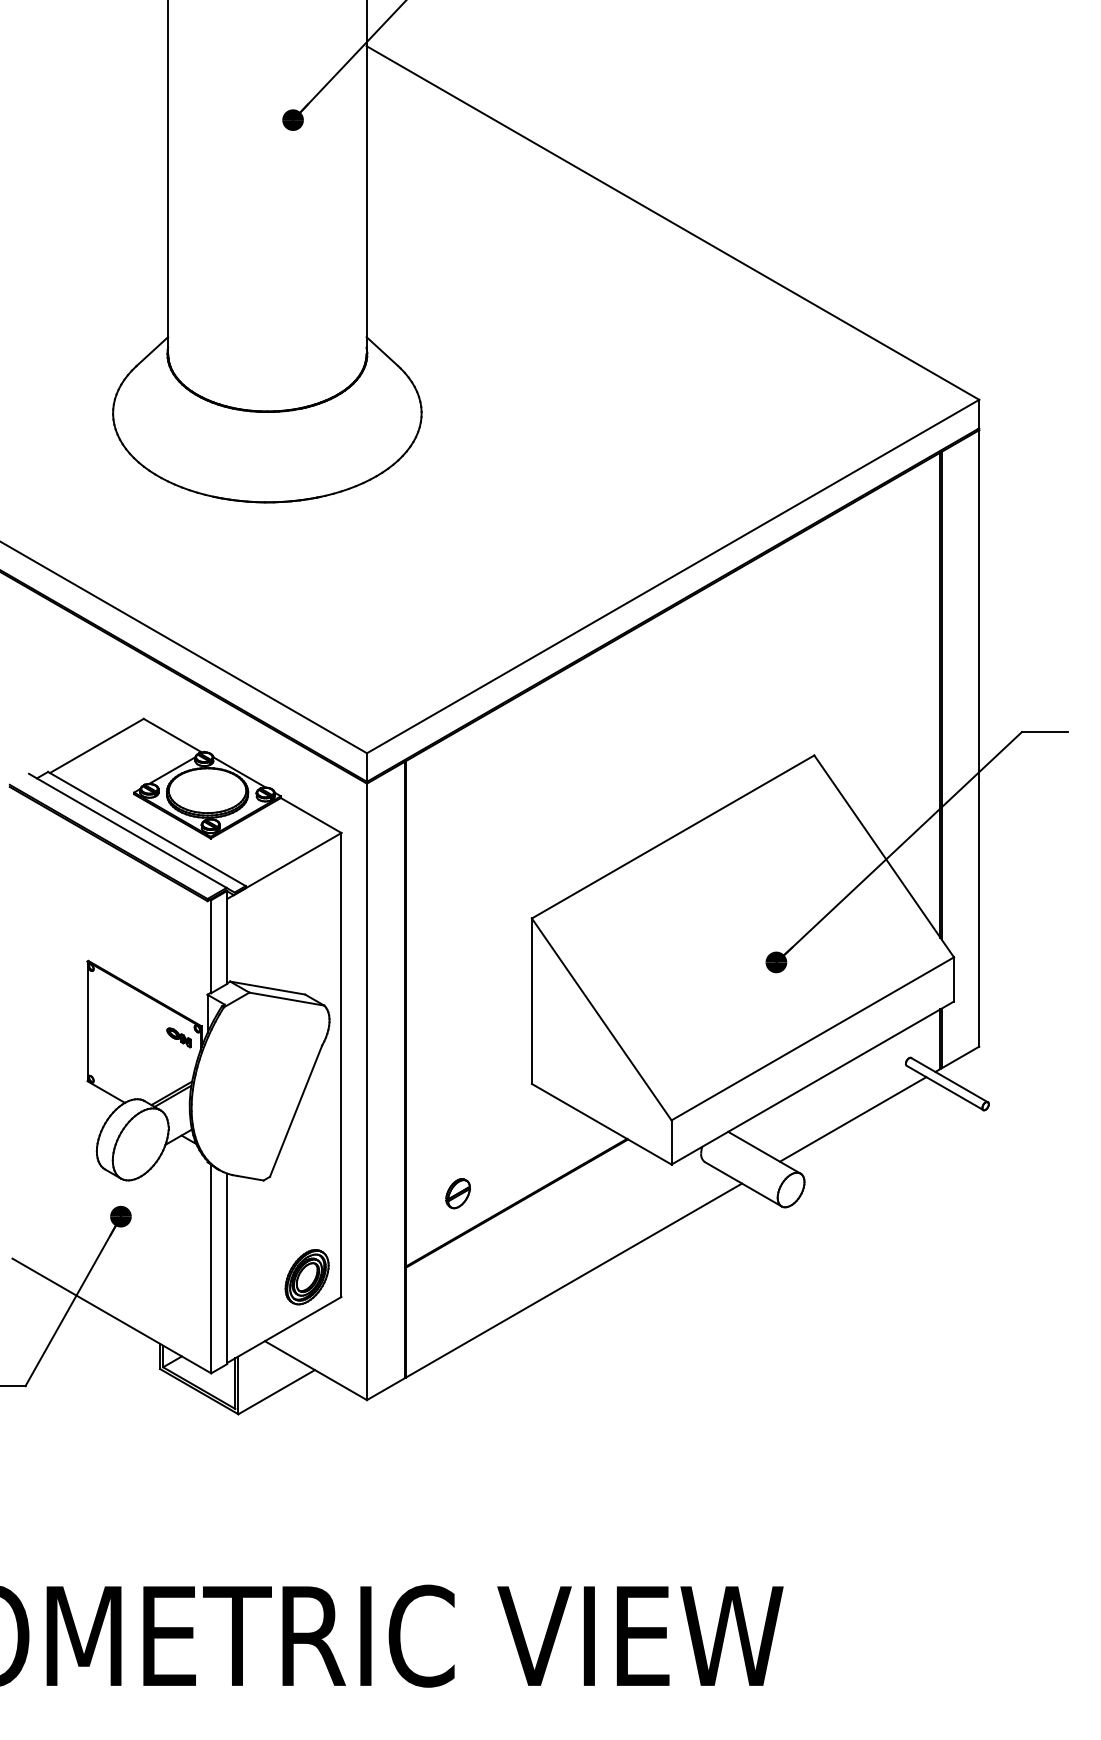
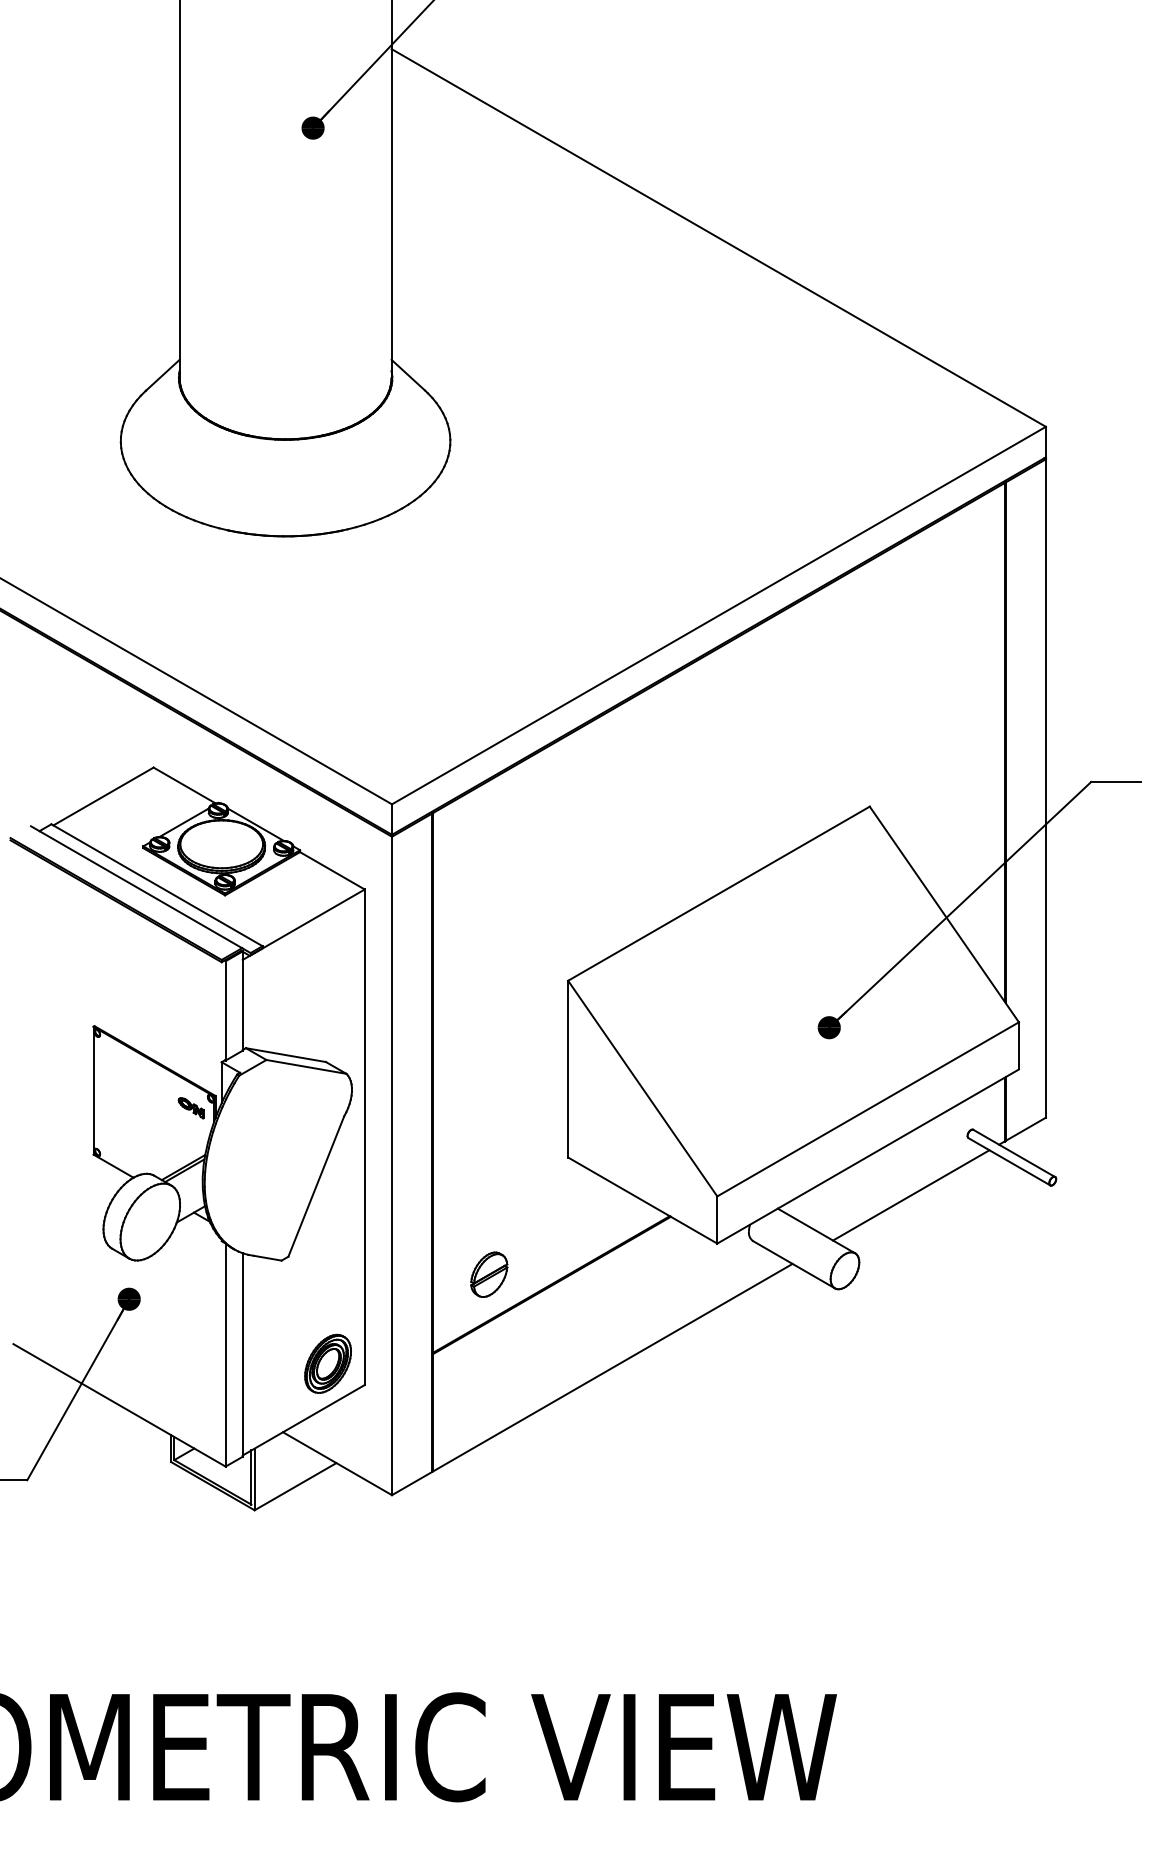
part: (458, 1193) -> (489, 1274), size x1.43

